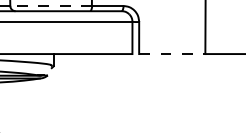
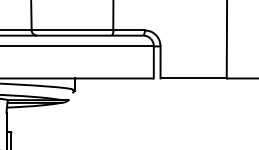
line: (51, 6) -> (72, 30), dashed -> solid
line: (173, 54) -> (194, 78), dashed -> solid

